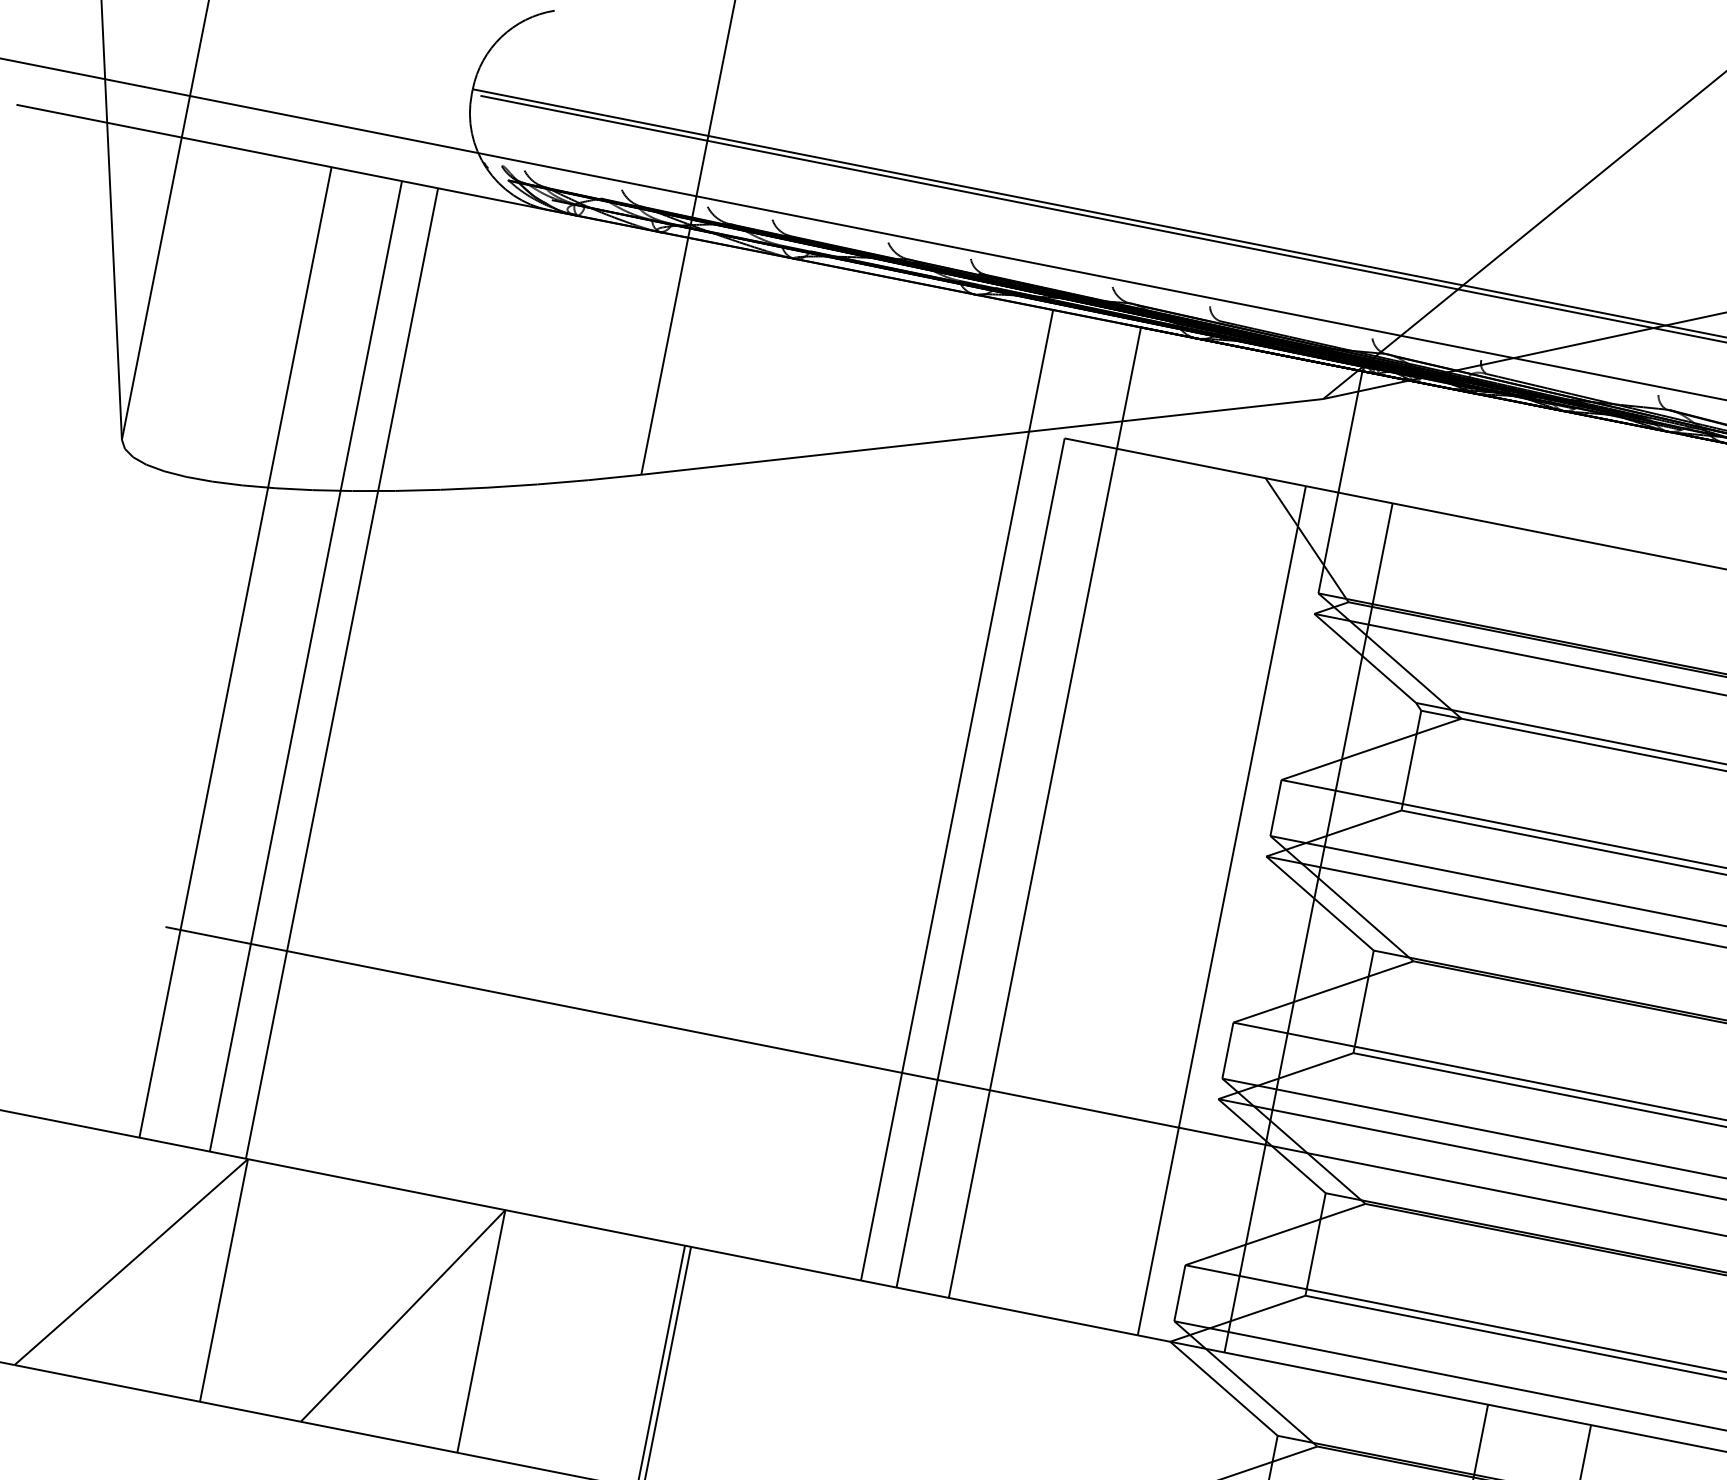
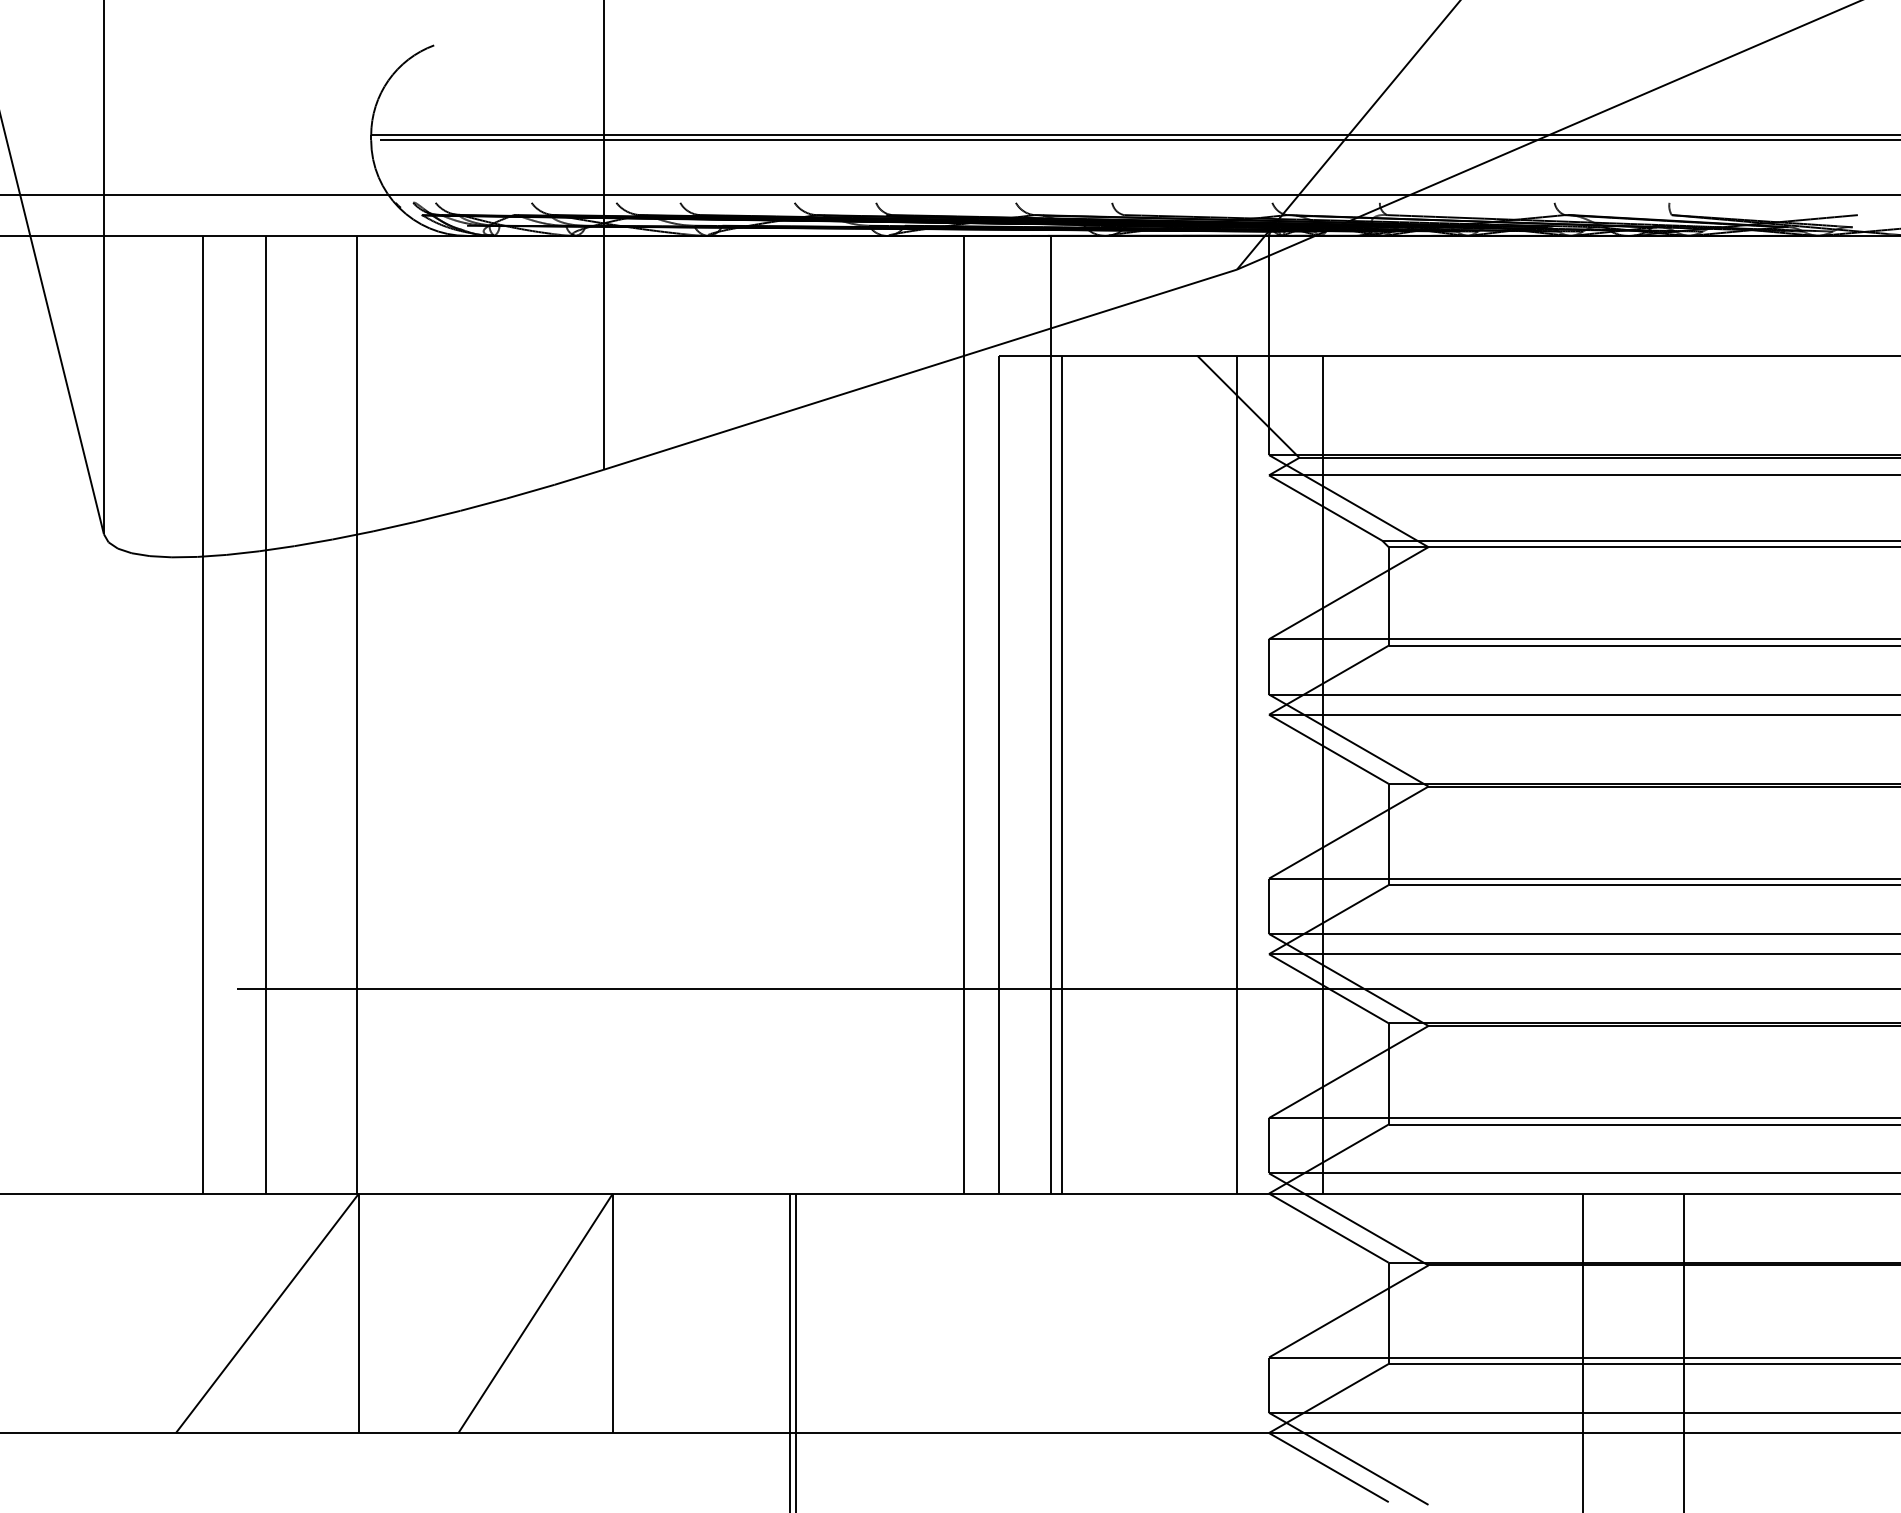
line: (235, 652) -> (202, 714), moved
line: (306, 666) -> (266, 714), moved
line: (1045, 875) -> (1062, 774), added

